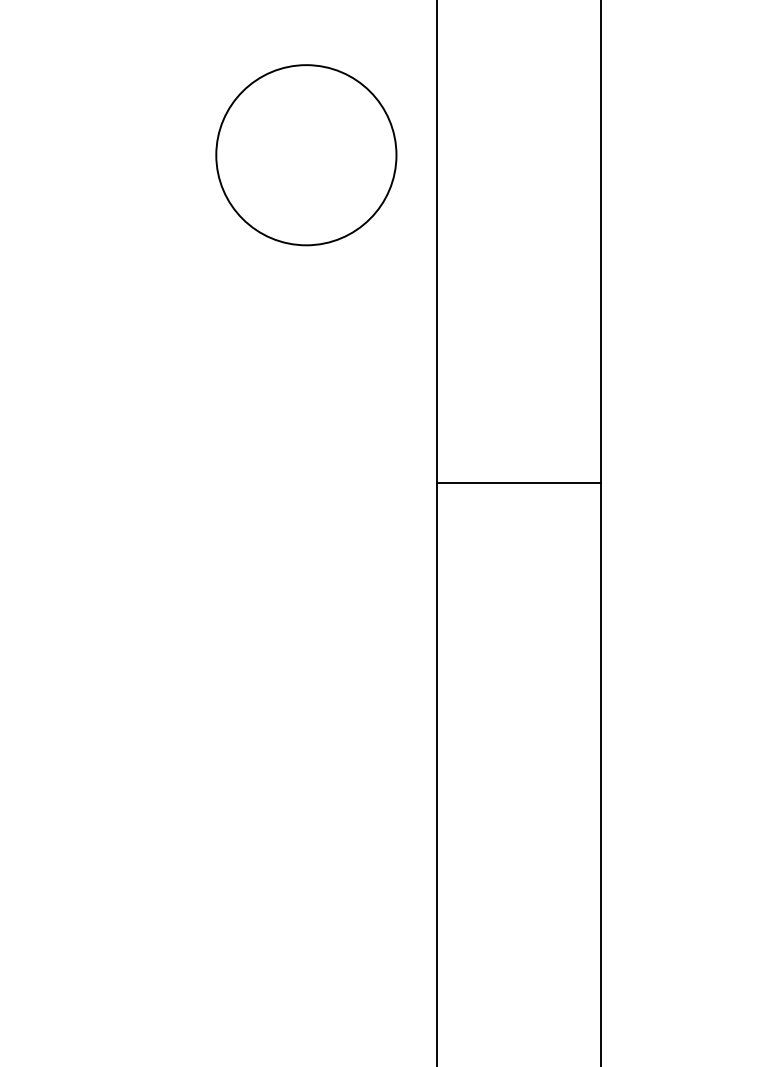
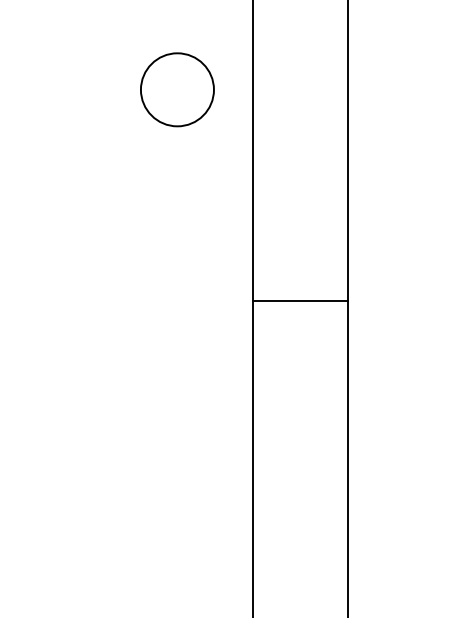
circle: (306, 154) -> (177, 89), size x0.7
line: (518, 482) -> (300, 300), moved

